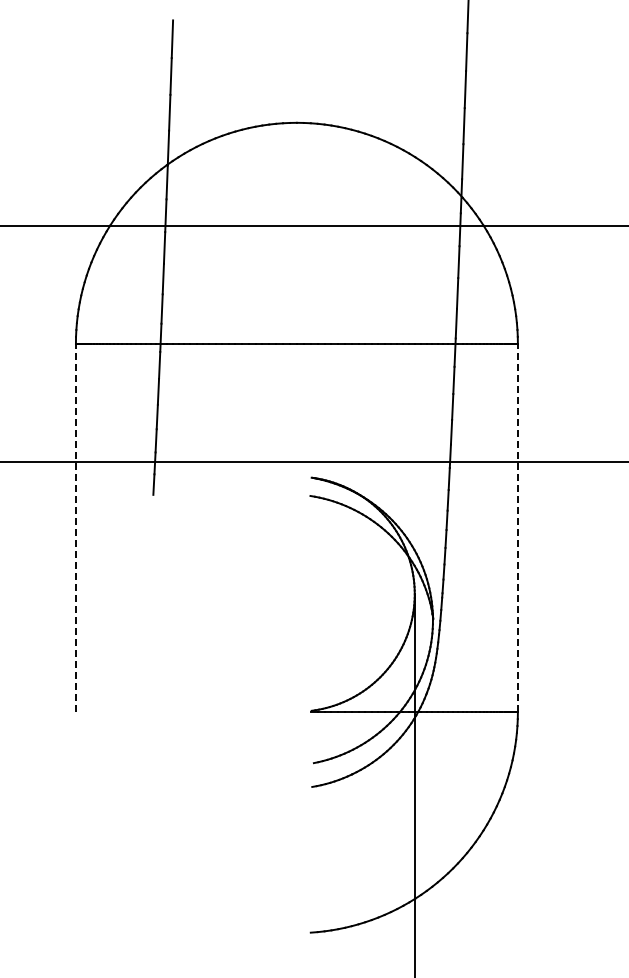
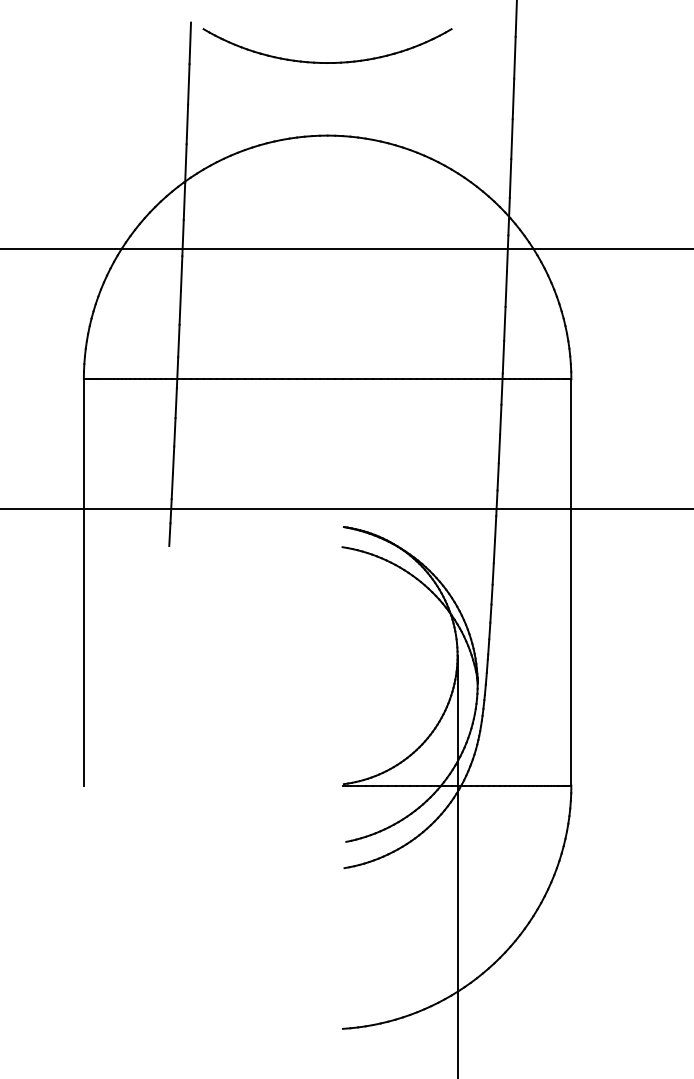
part: (296, 56) -> (327, 62), added
line: (75, 527) -> (83, 581), dashed -> solid
line: (517, 527) -> (570, 581), dashed -> solid

